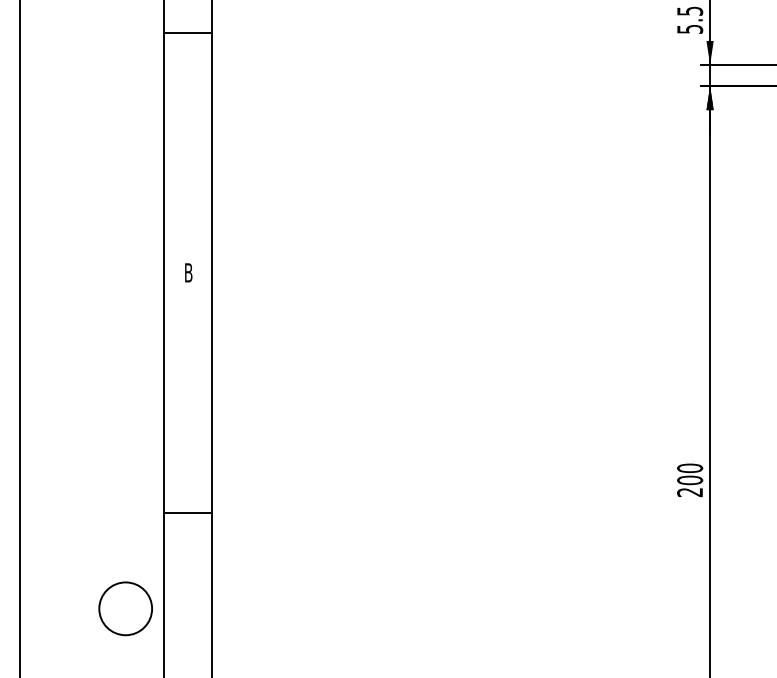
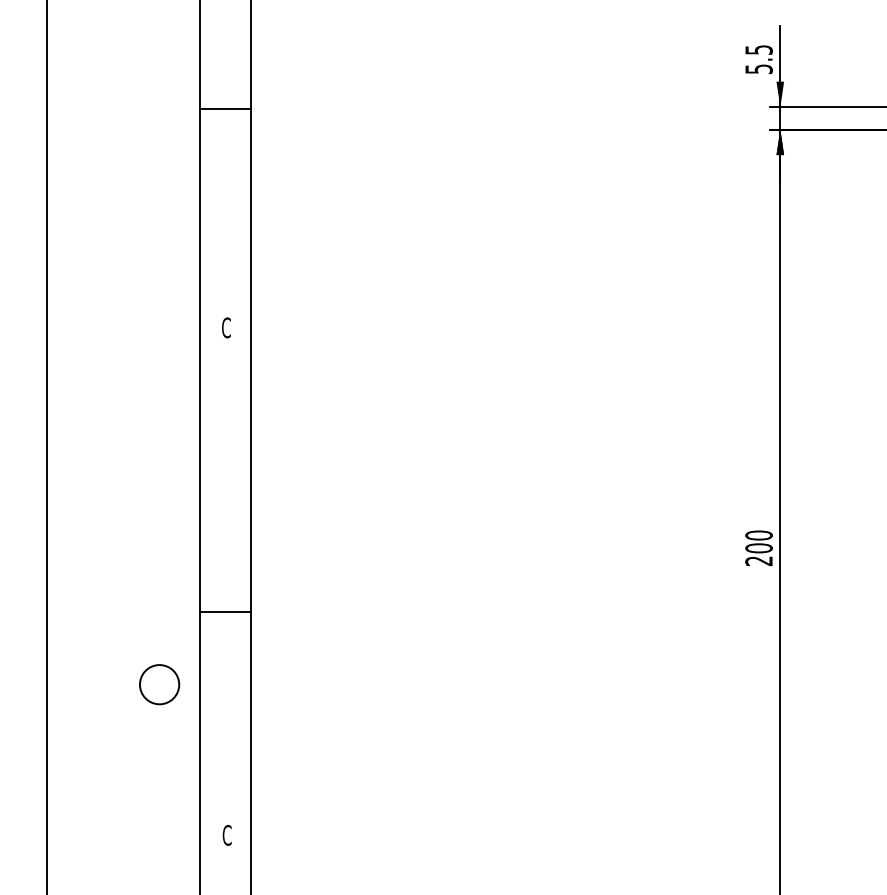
line: (187, 32) -> (225, 108), moved
text: (188, 272) -> (226, 327), B -> C
line: (187, 512) -> (225, 611), moved
circle: (125, 608) -> (159, 684), size x0.7

